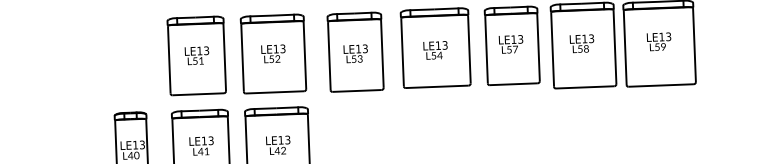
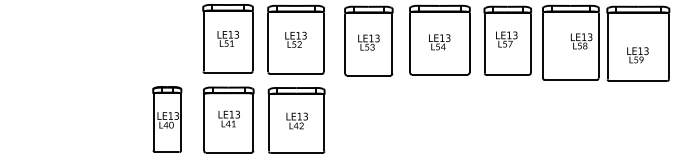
text: (658, 42) -> (637, 55), moved
text: (582, 43) -> (581, 41), moved

